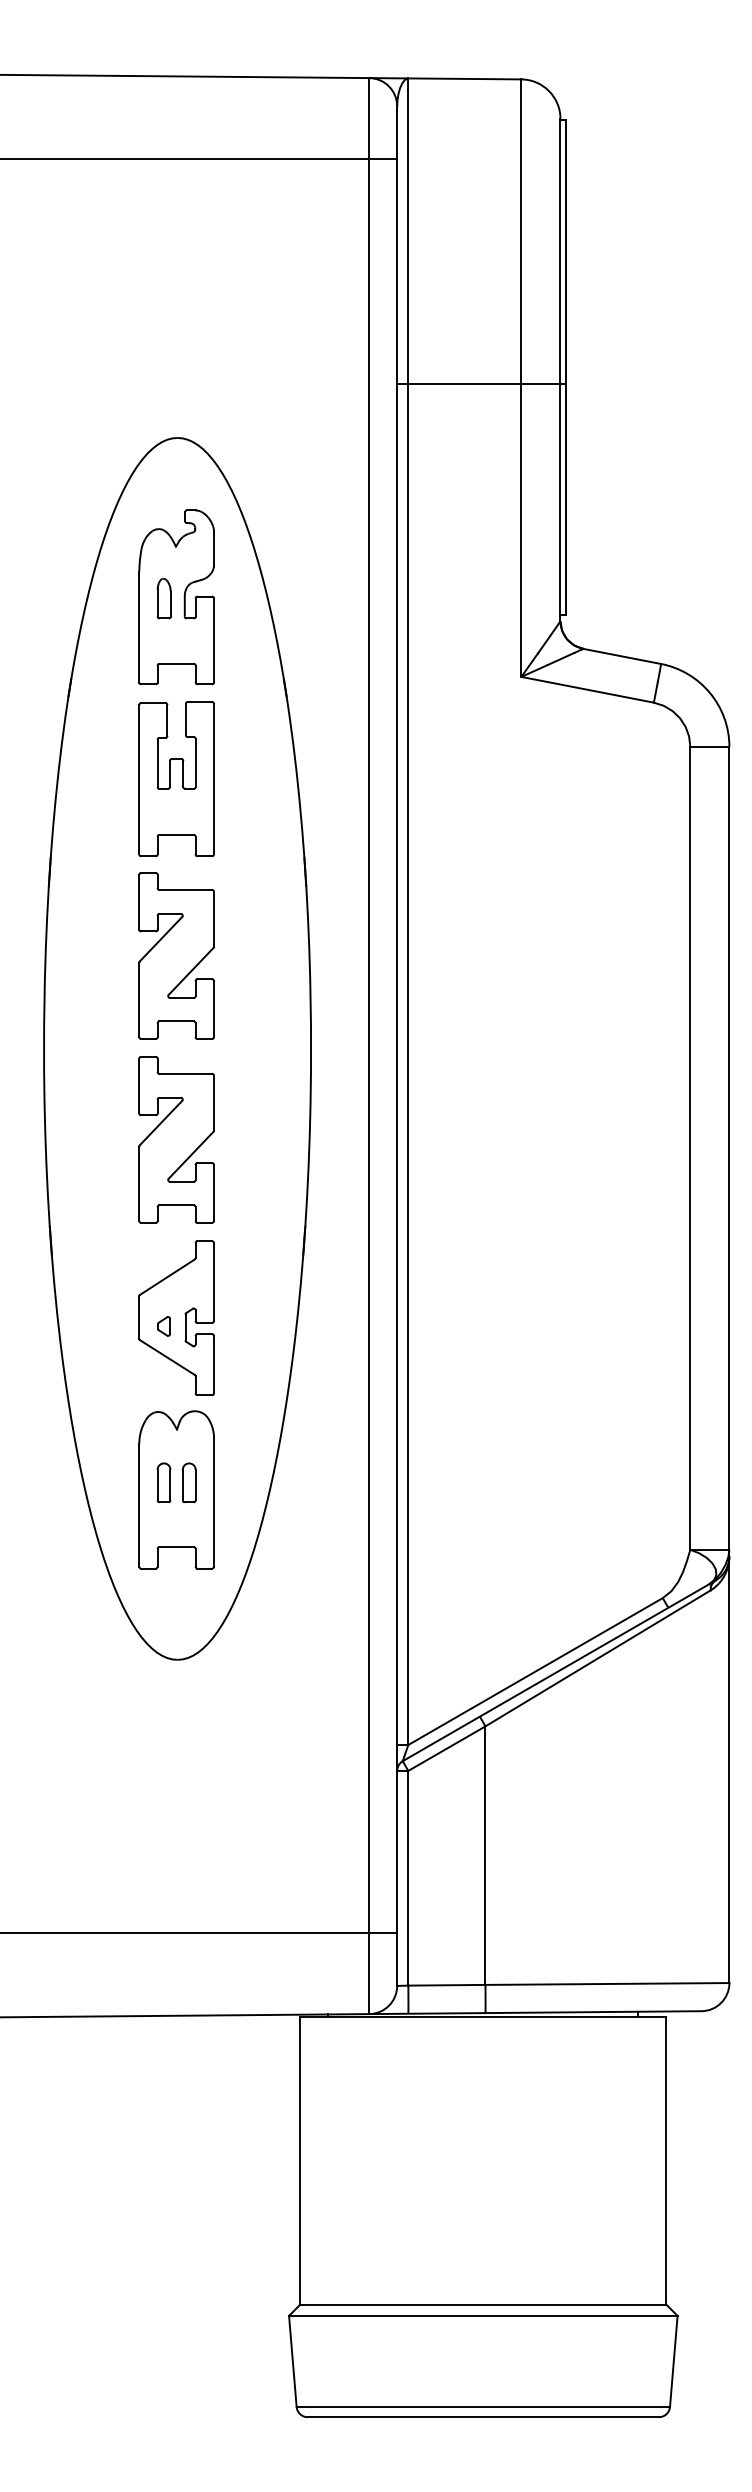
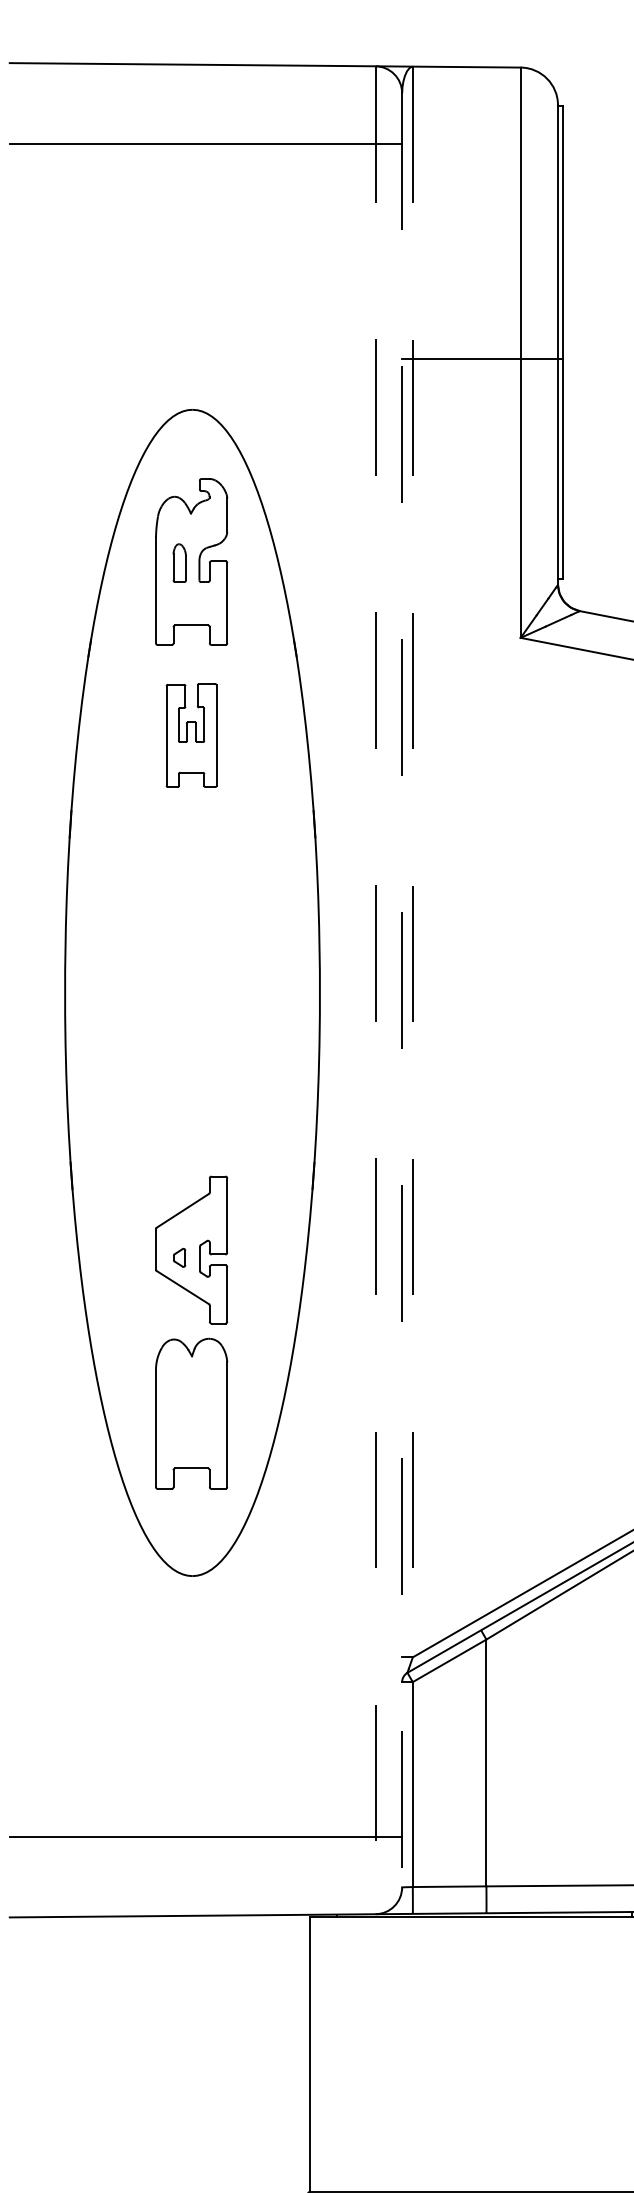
part: (176, 779) -> (191, 735), size x0.7
line: (408, 912) -> (412, 862), solid -> dashed
part: (176, 955) -> (191, 903), removed
line: (369, 1046) -> (375, 990), solid -> dashed
line: (397, 1046) -> (402, 990), solid -> dashed
part: (176, 1139) -> (191, 1079), removed
part: (163, 1482) -> (179, 1406), removed
part: (189, 1482) -> (203, 1406), removed

